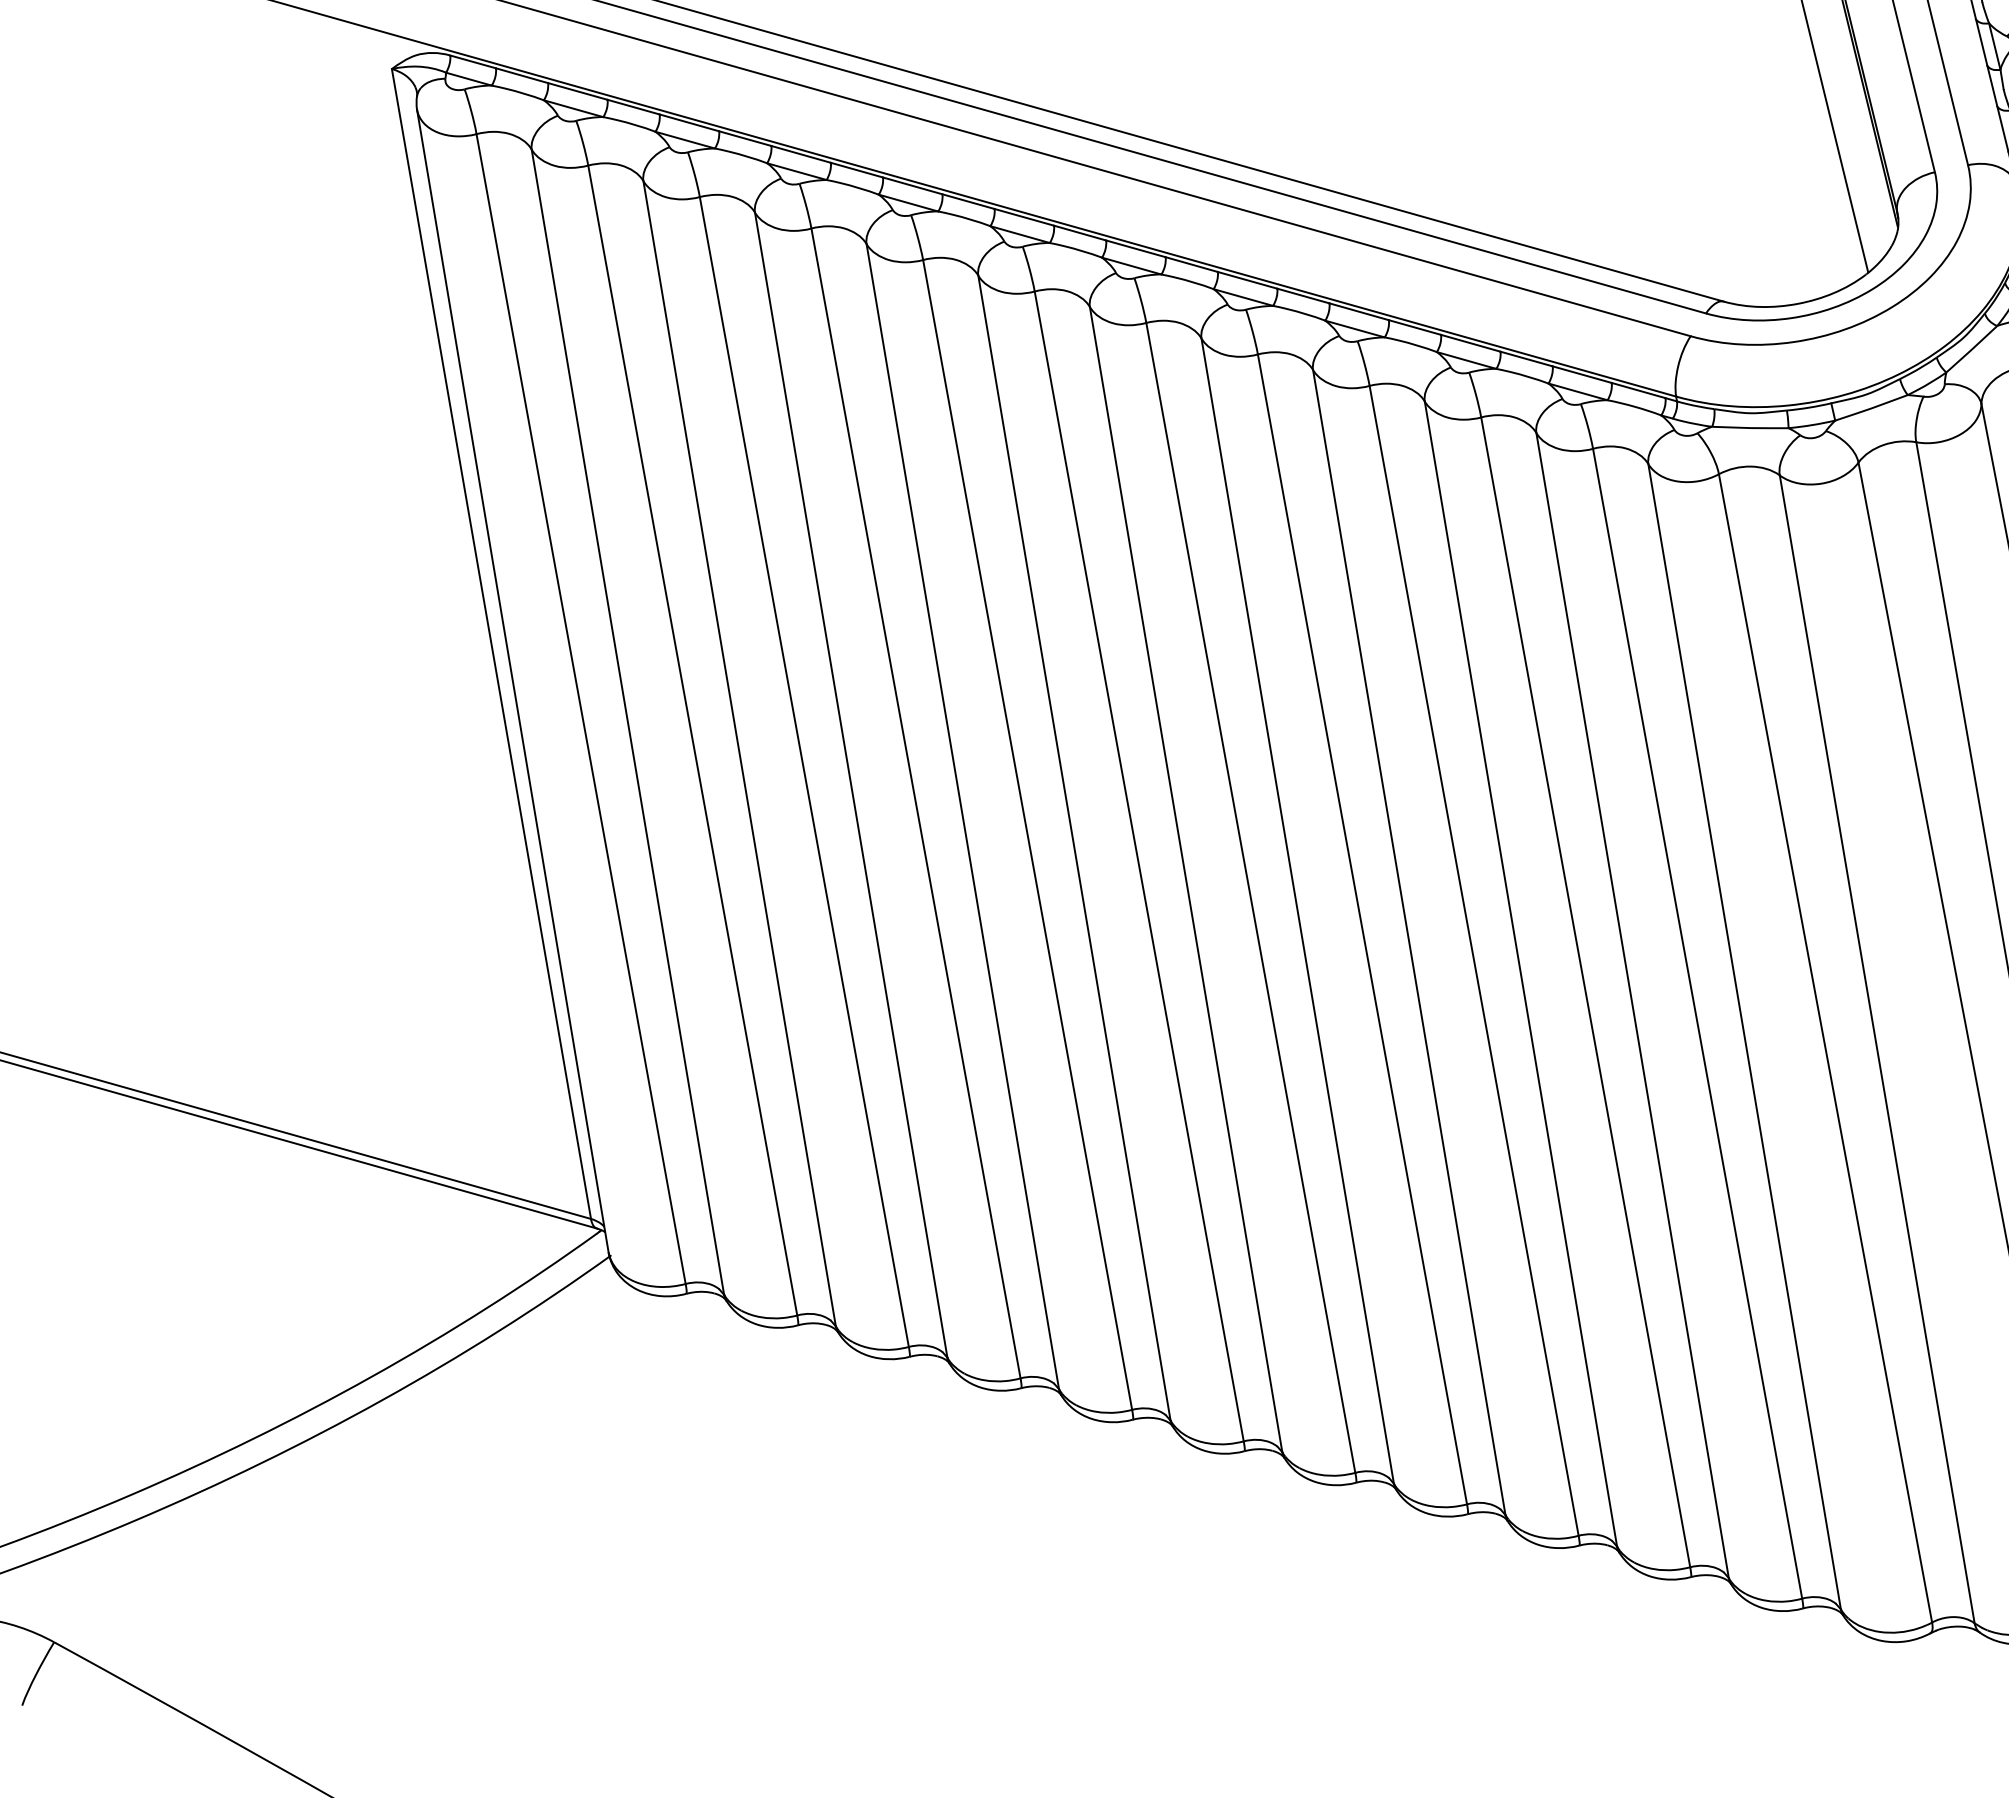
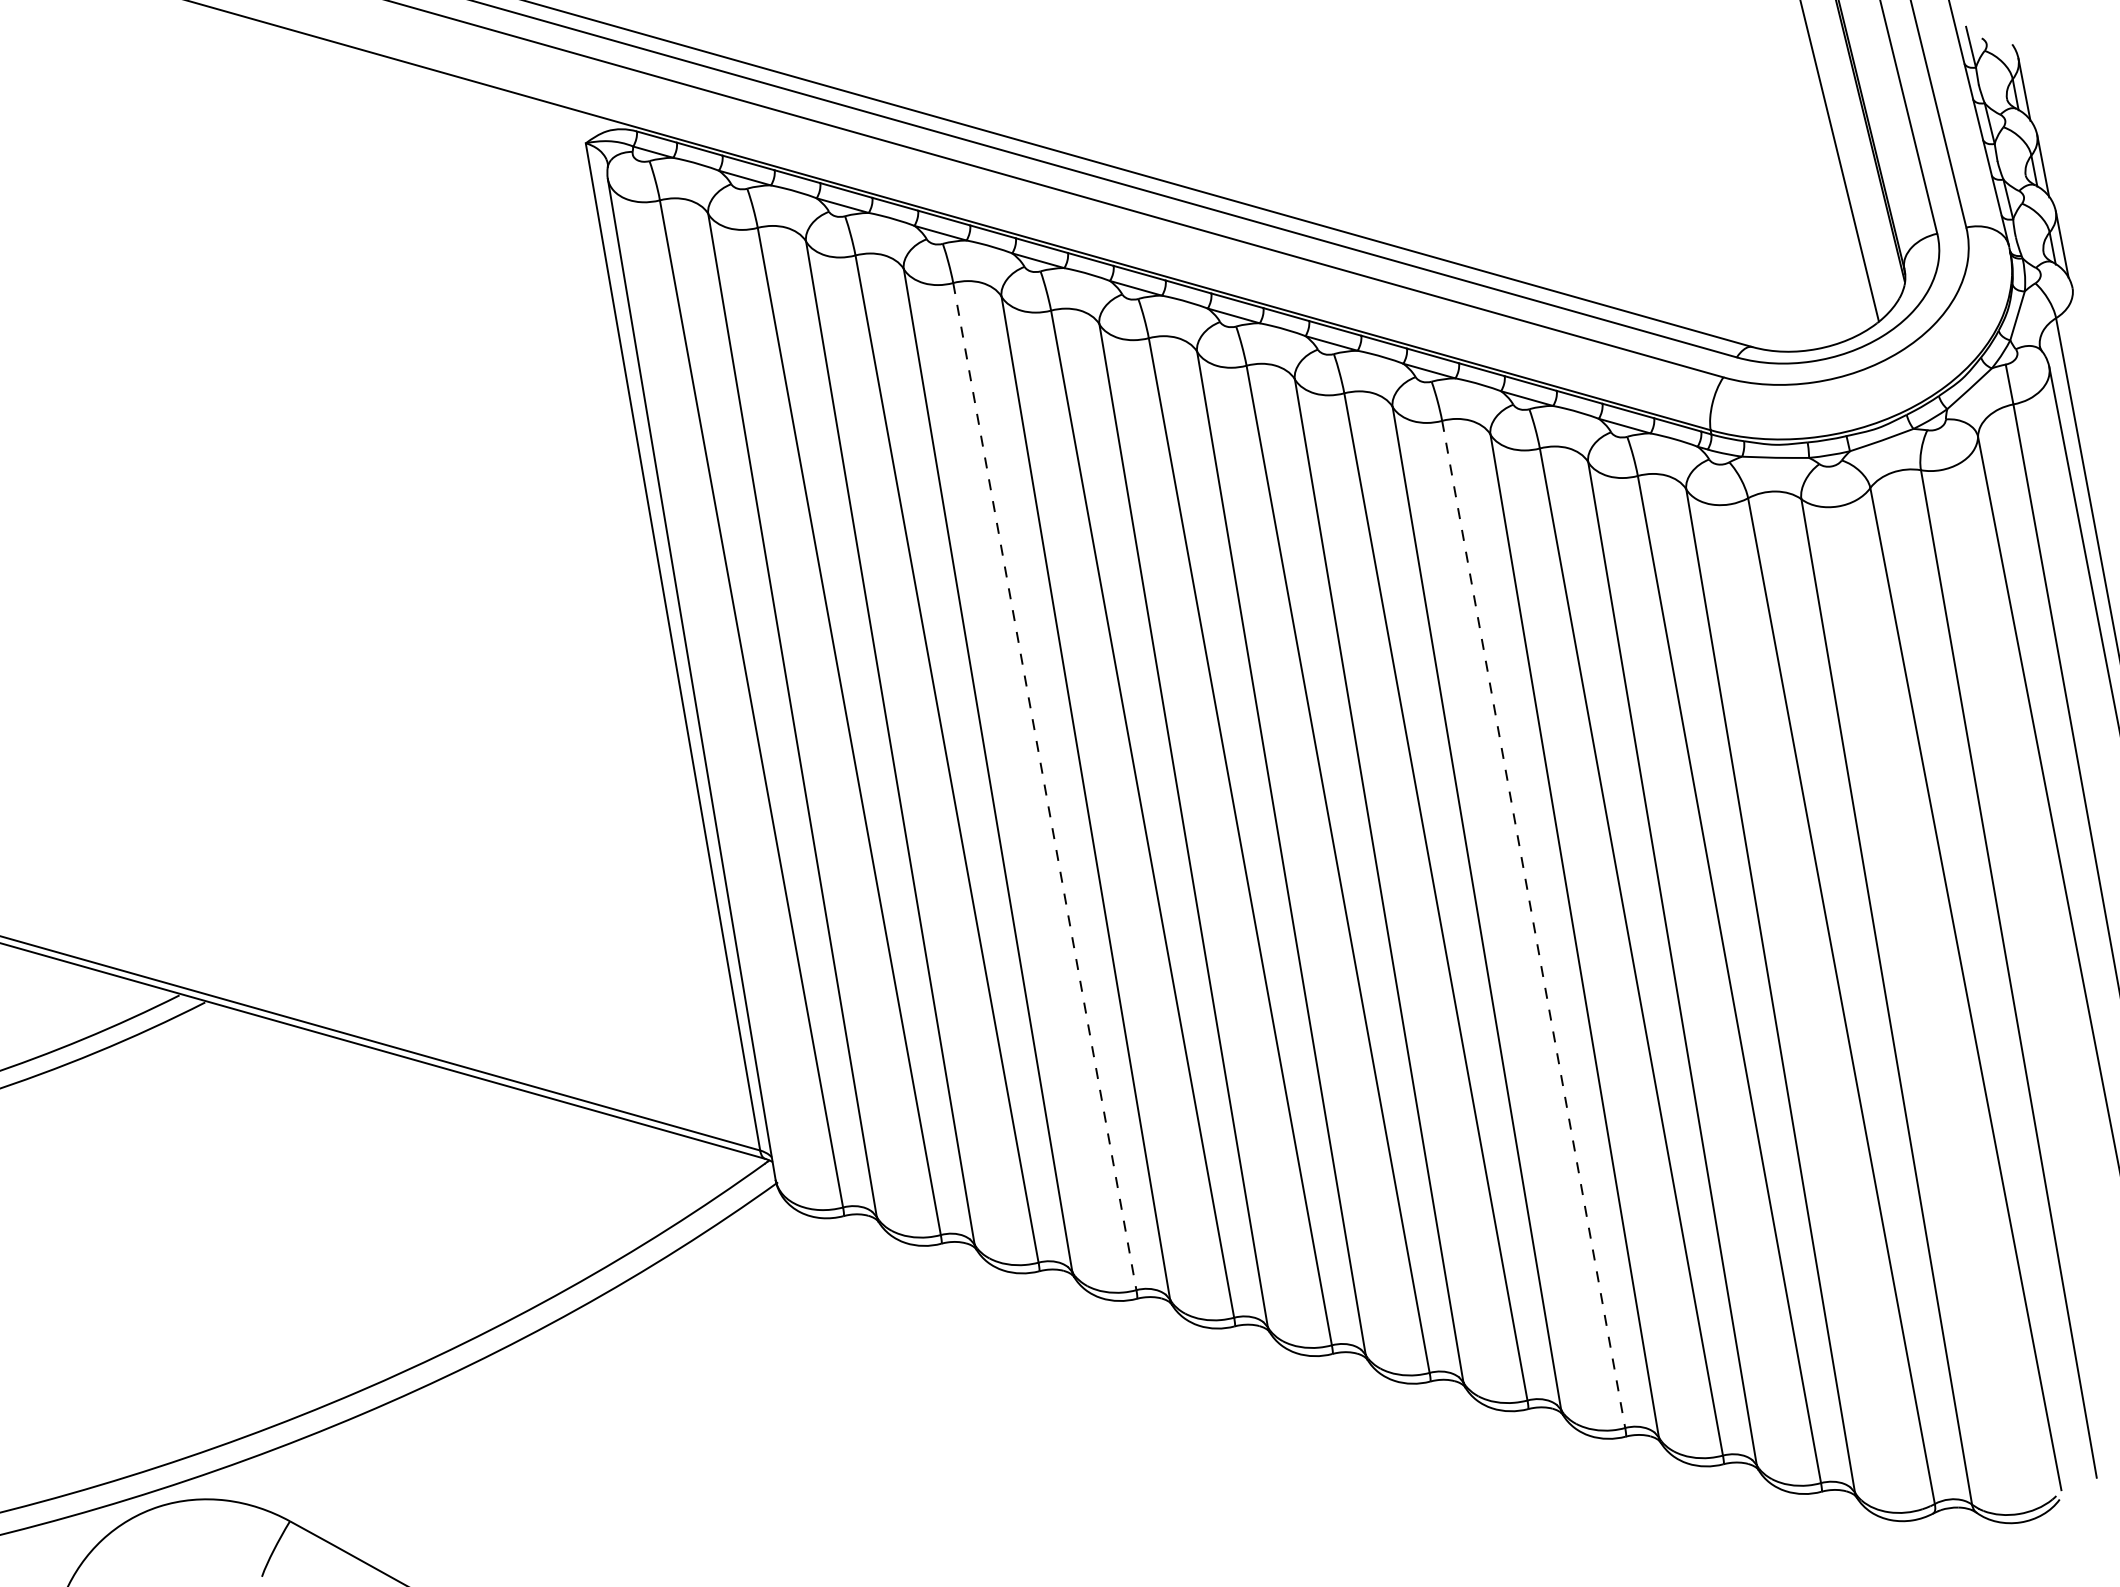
line: (915, 803) -> (1044, 786), solid -> dashed
line: (1473, 960) -> (1533, 924), solid -> dashed

